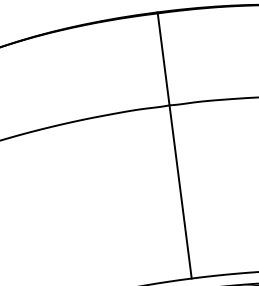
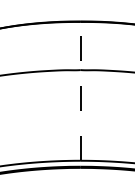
line: (174, 146) -> (80, 91), solid -> dashed

